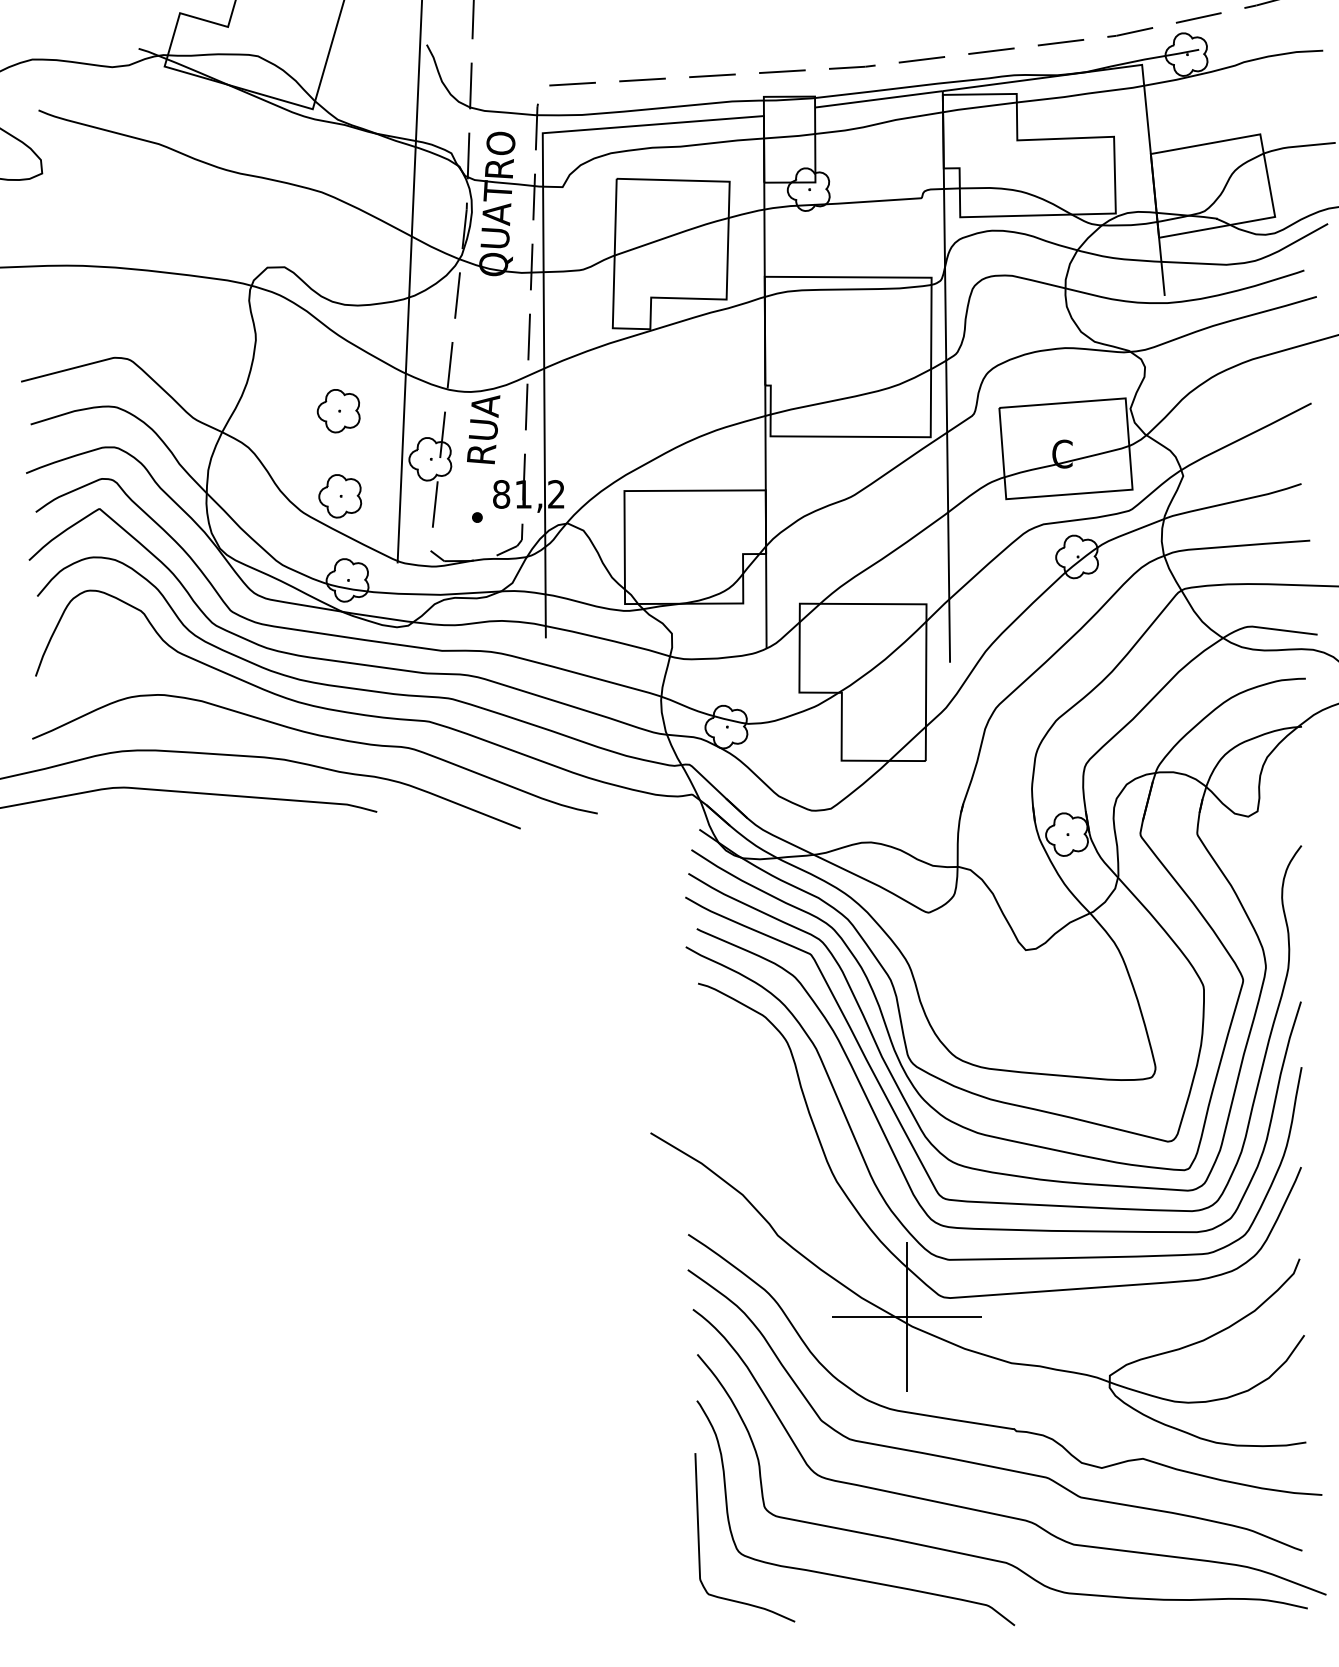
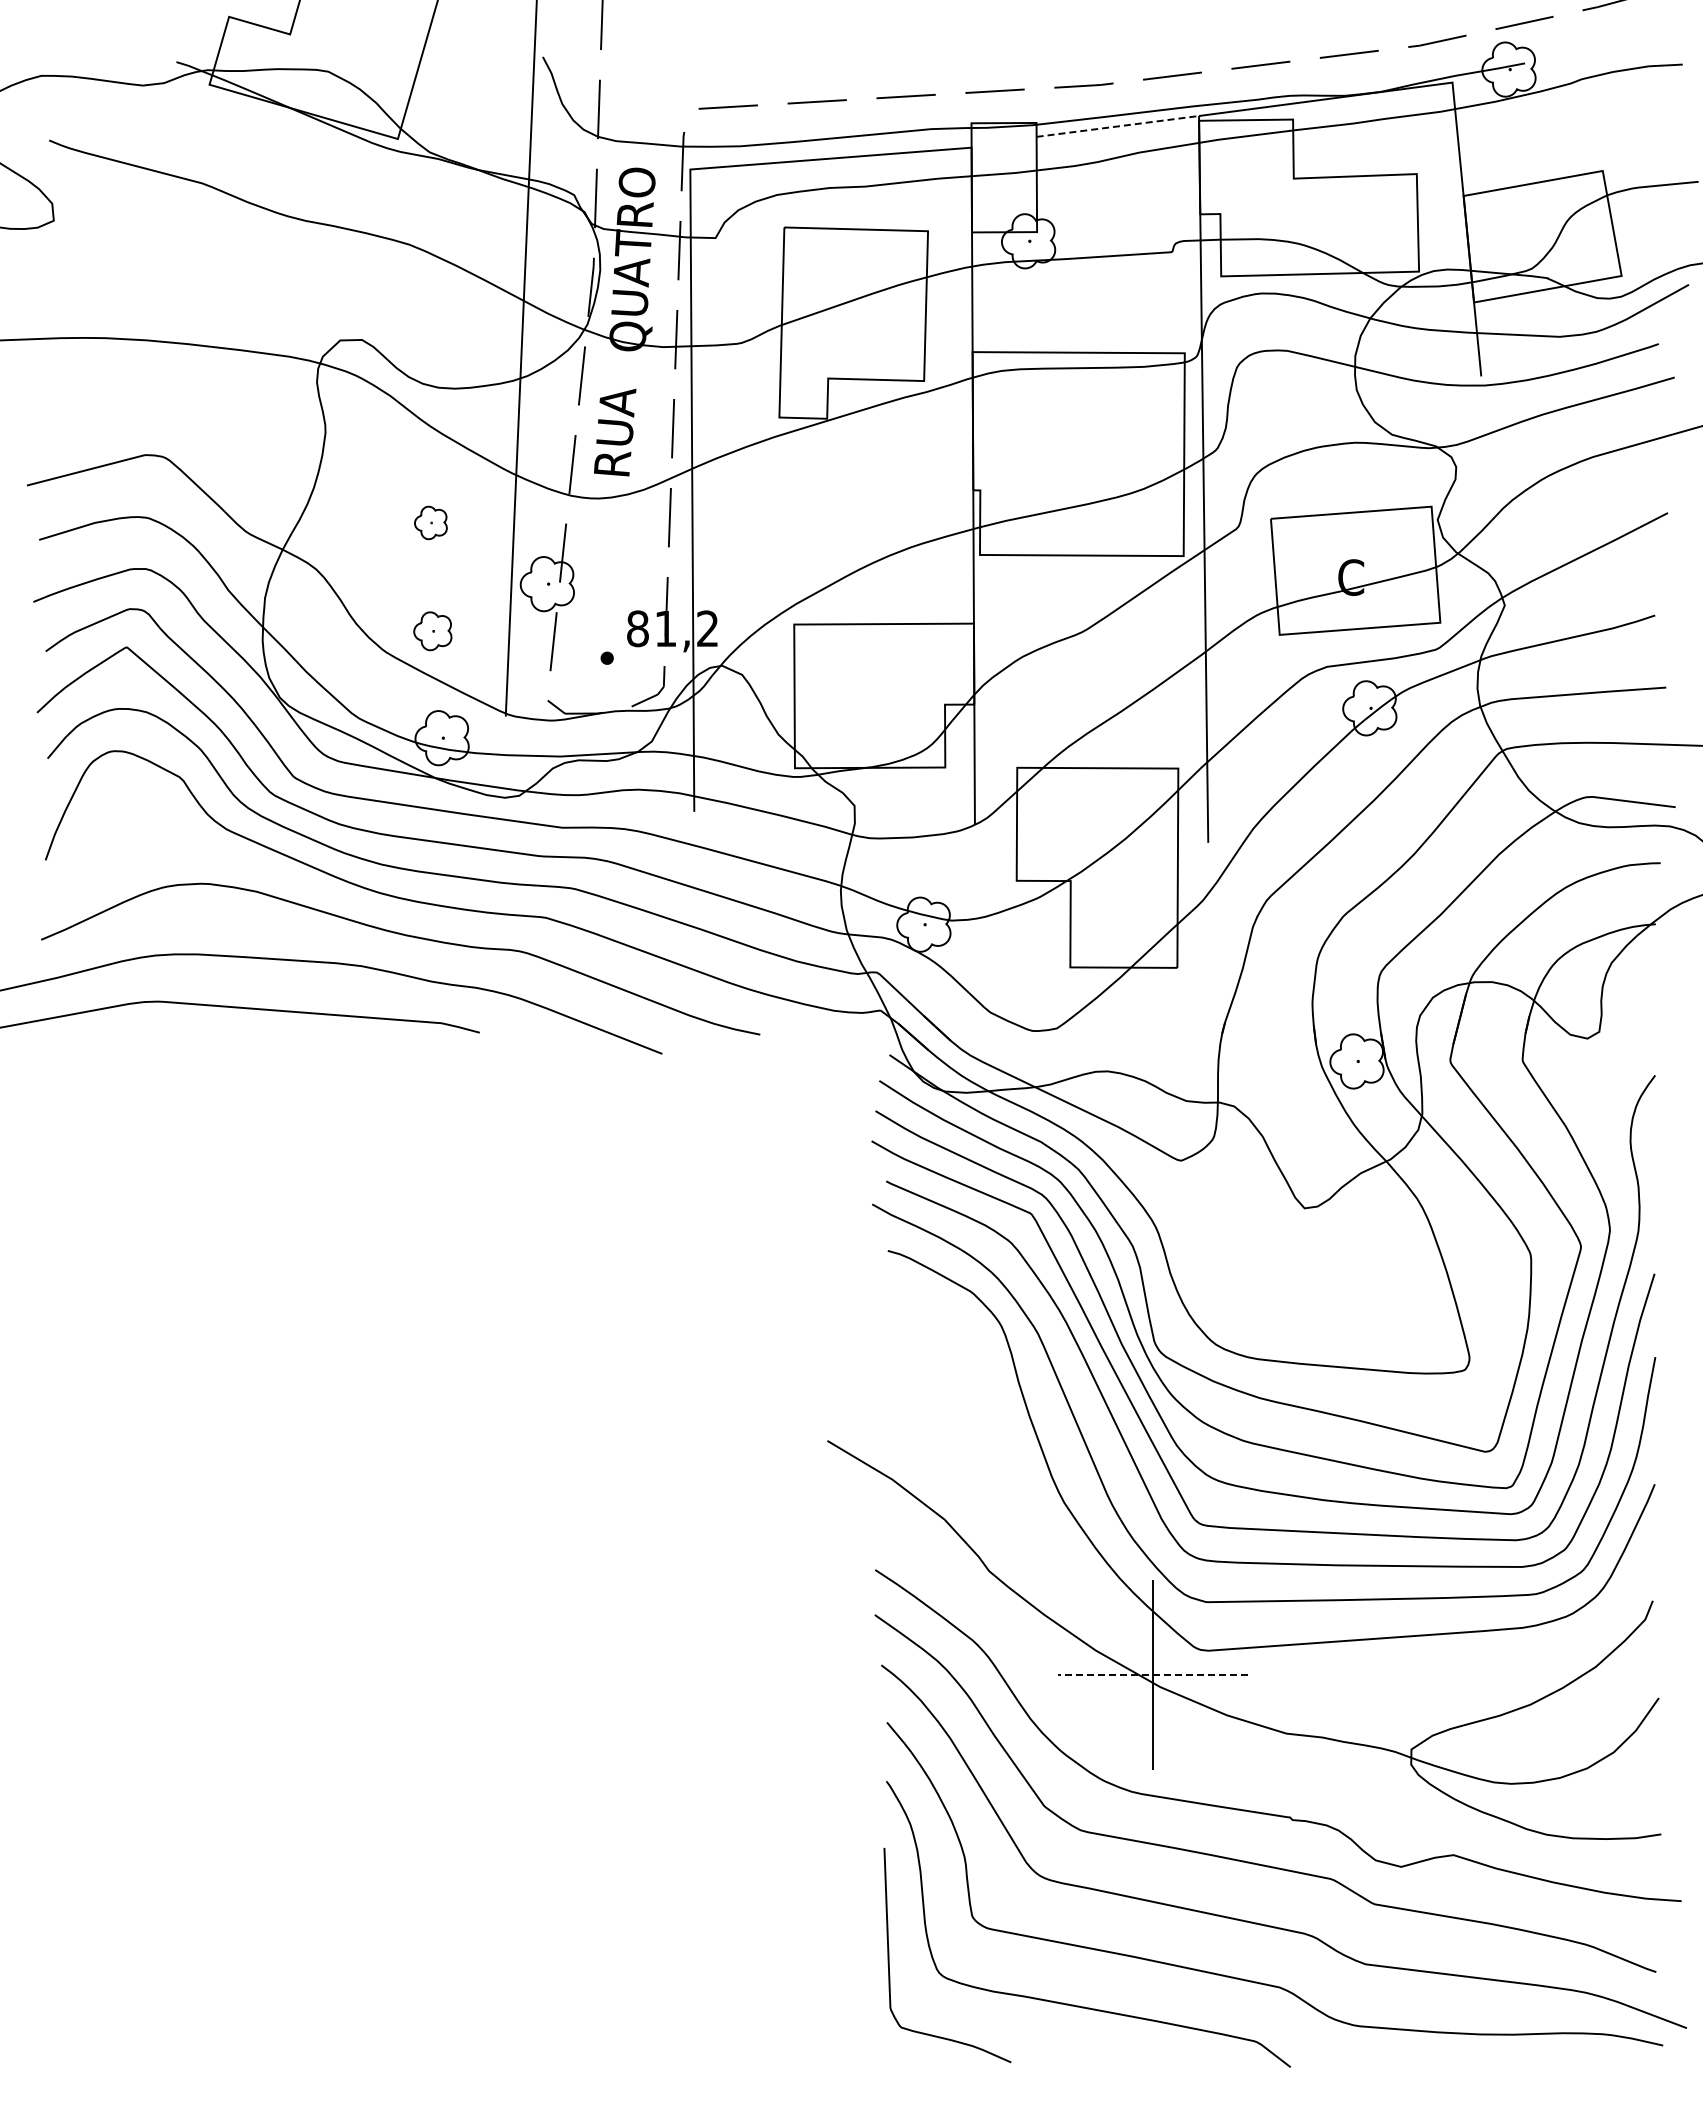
line: (879, 99) -> (1118, 126), solid -> dashed
part: (338, 410) -> (430, 522), size x0.6
text: (483, 429) -> (615, 432), moved
part: (339, 496) -> (432, 631), size x0.7
line: (906, 1316) -> (1152, 1674), solid -> dashed

